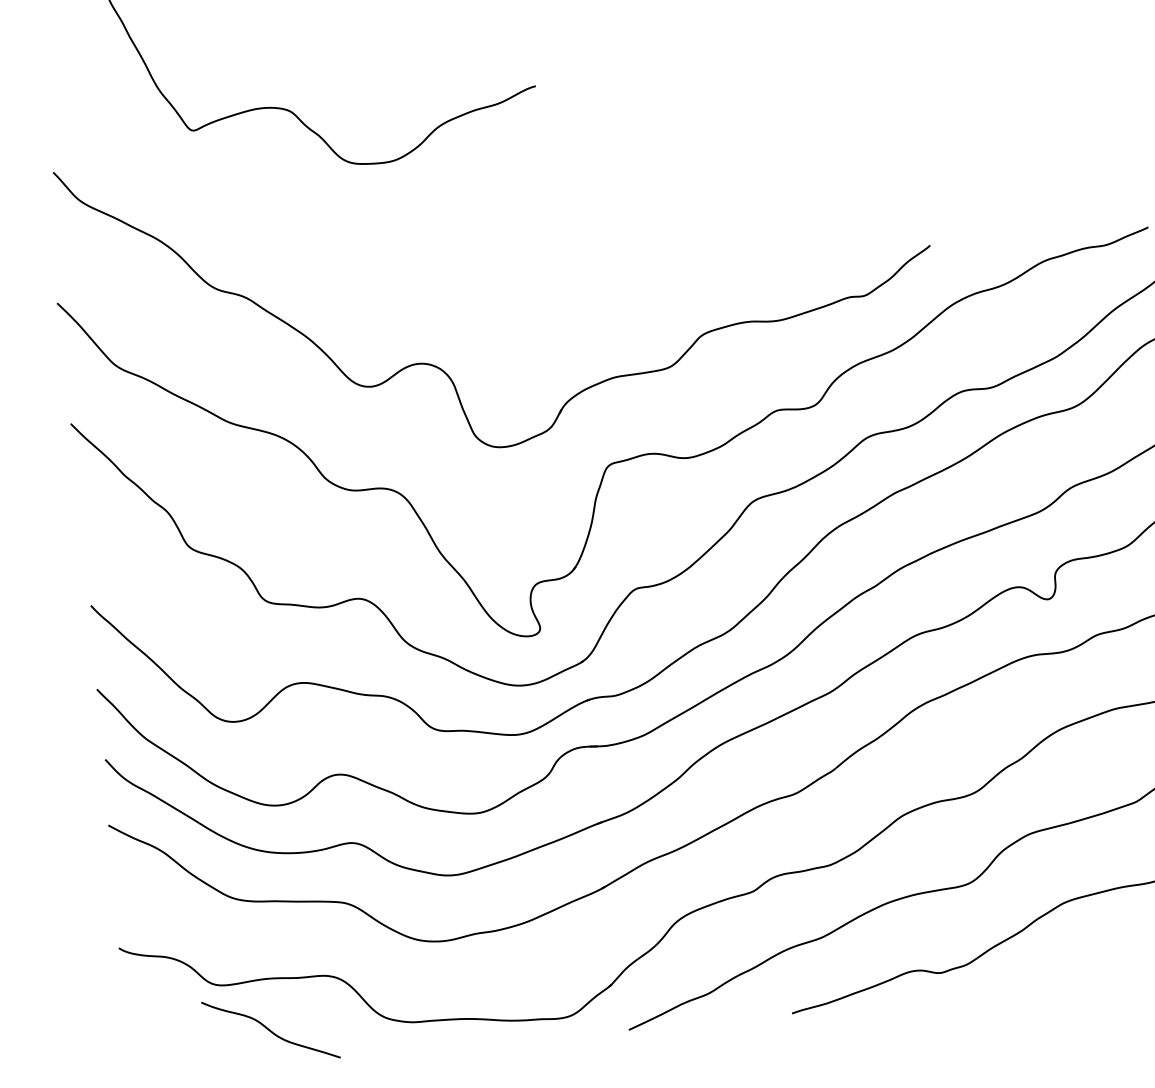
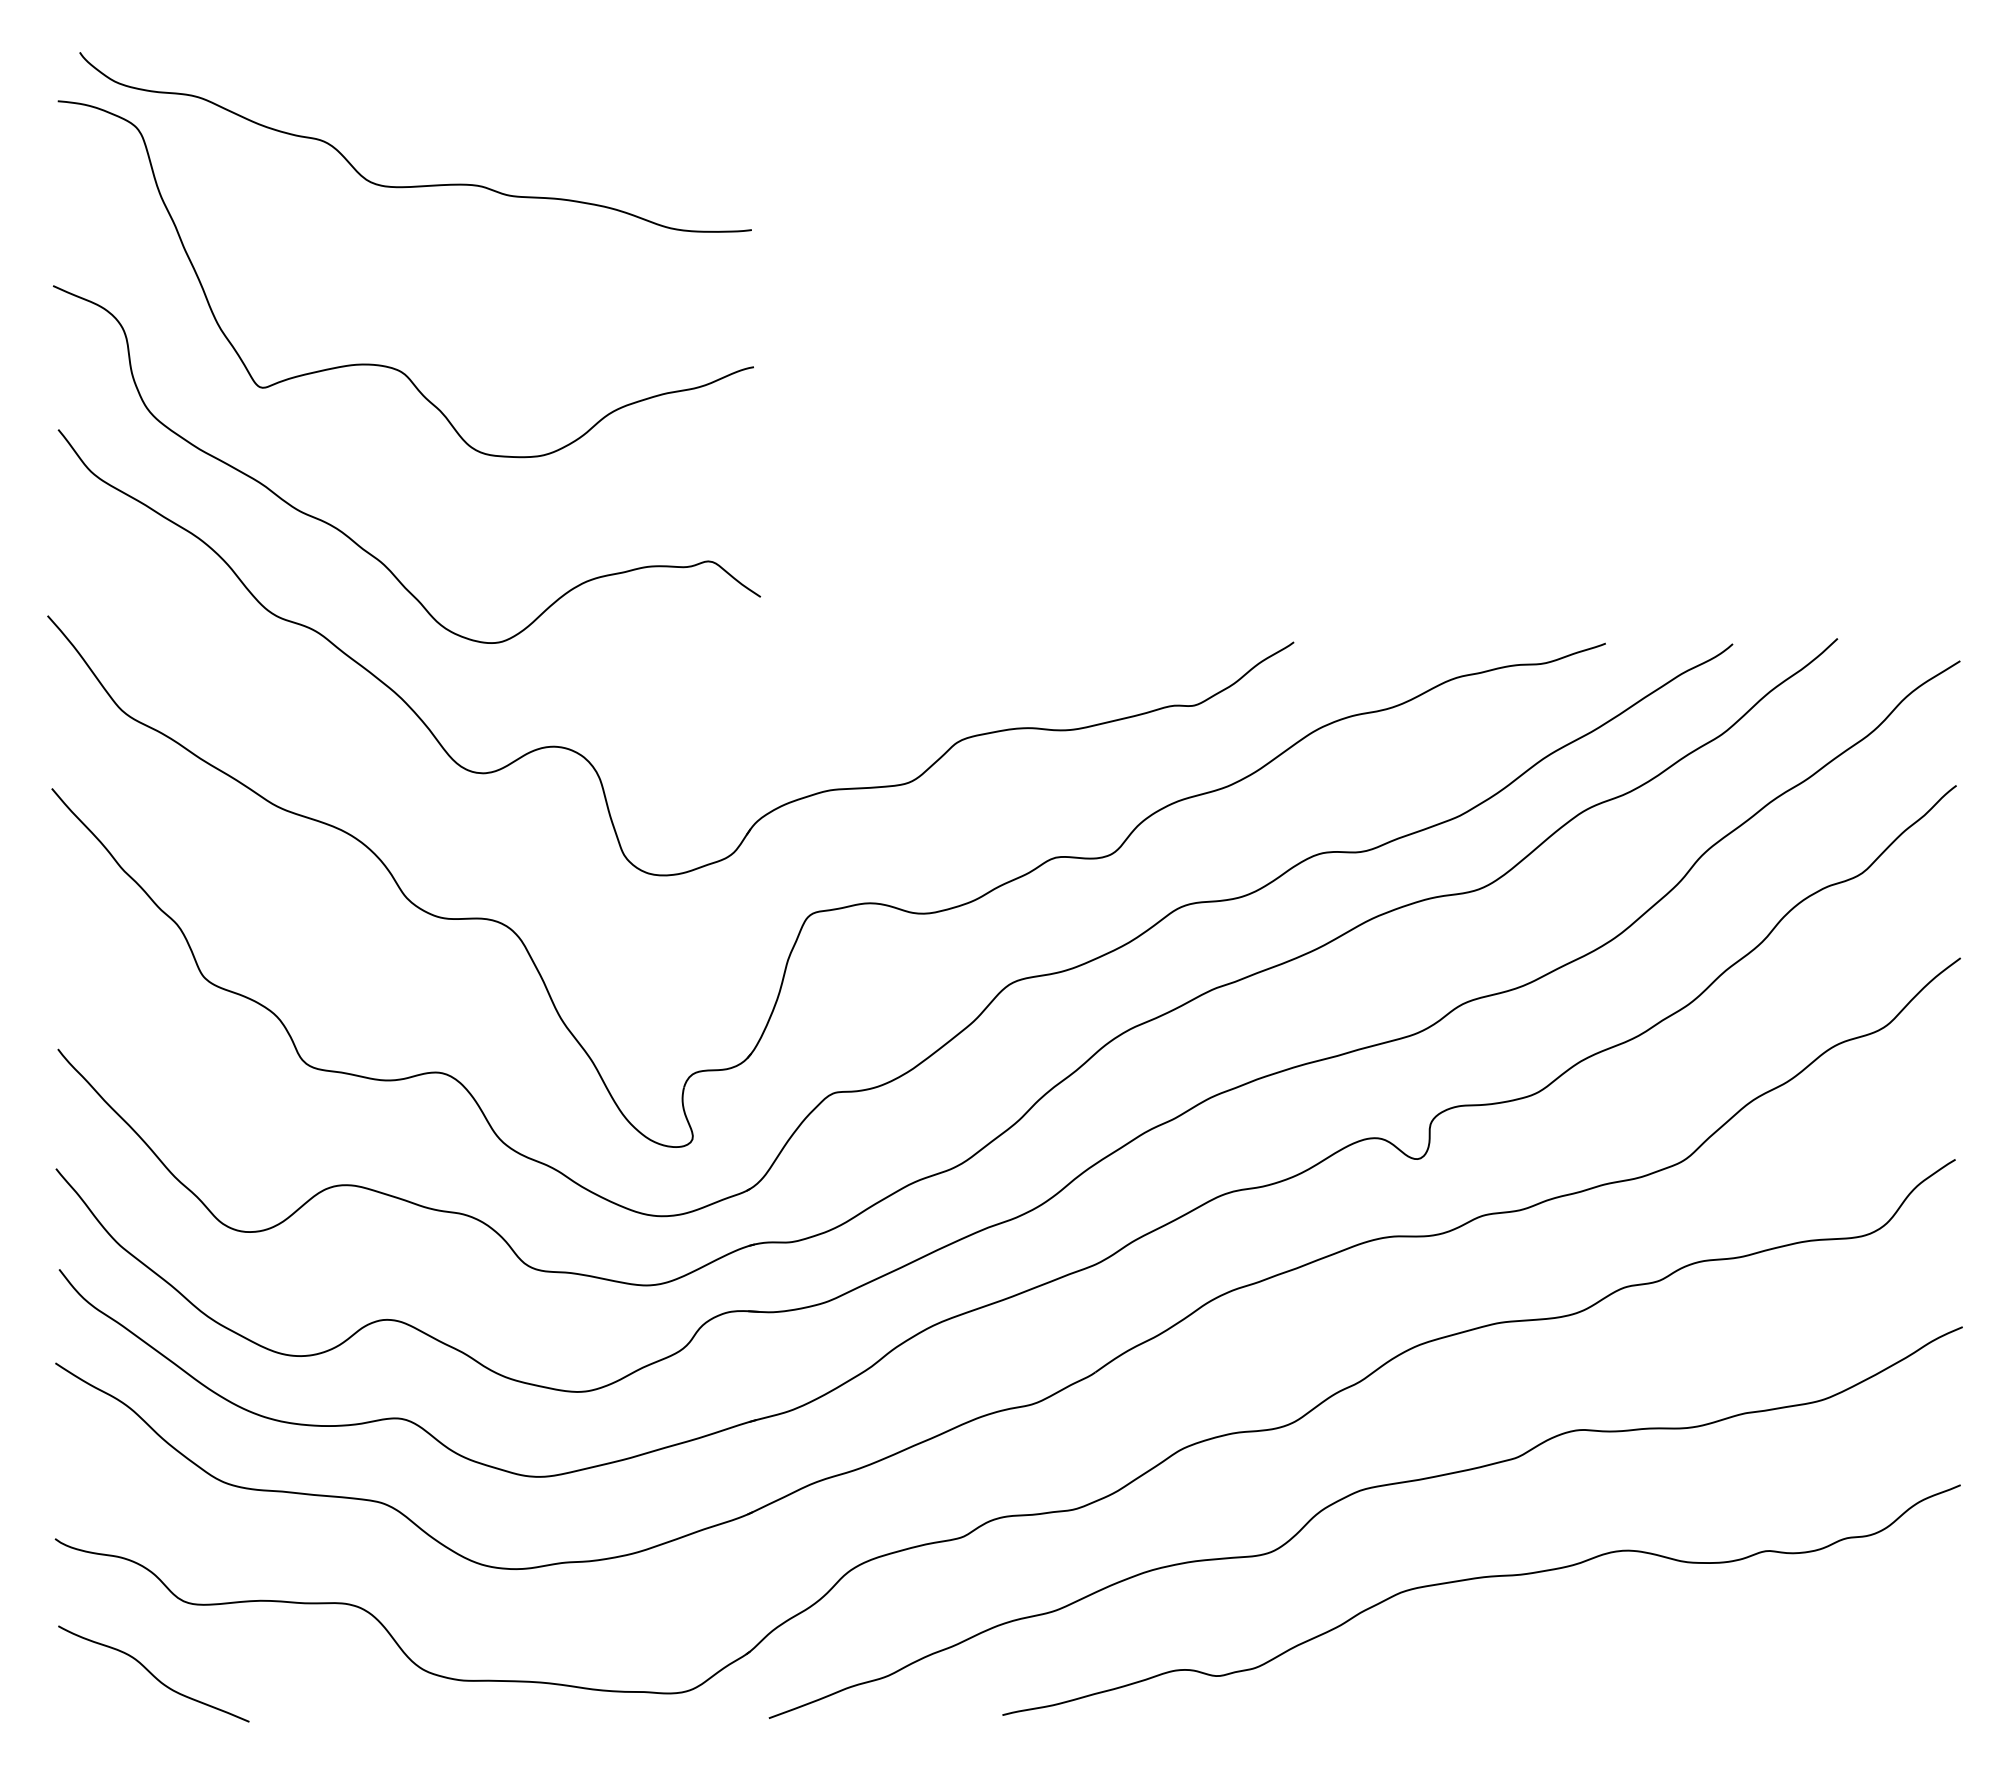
curve: (263, 229) -> (349, 536), added
curve: (270, 1029) -> (152, 1673), moved

